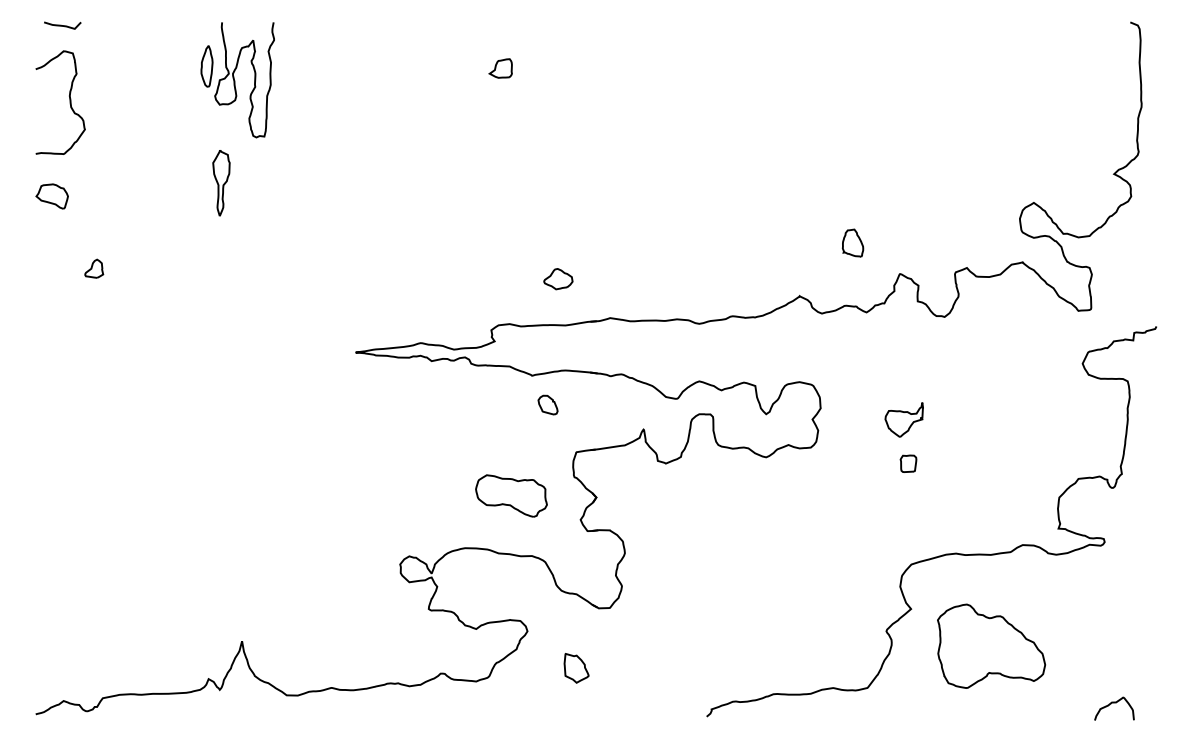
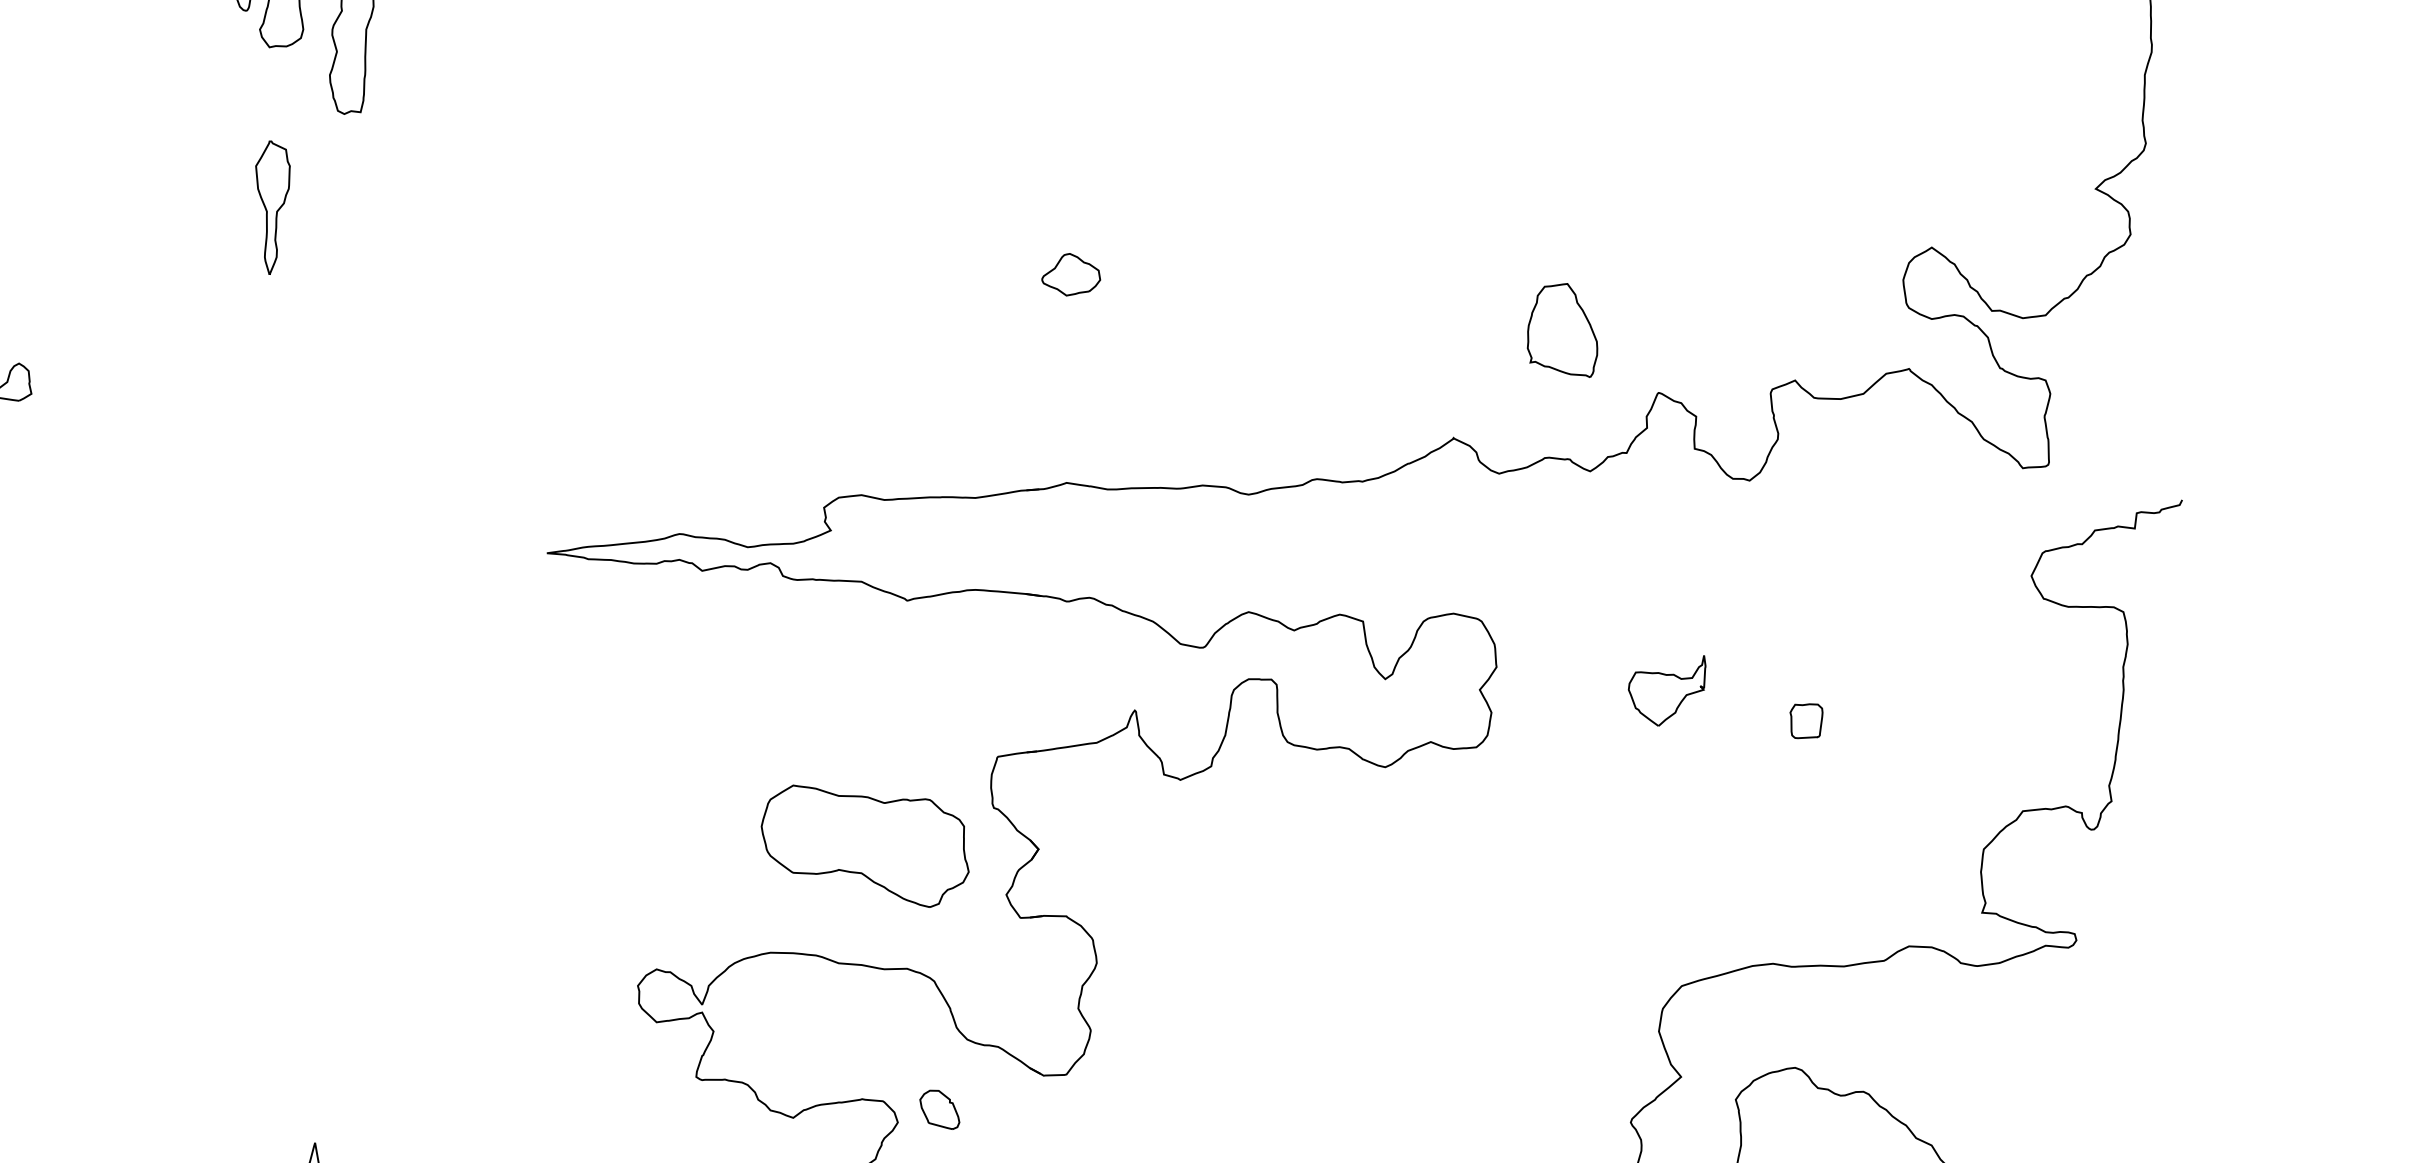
part: (852, 242) -> (1561, 328), size x1.67
part: (558, 279) -> (1071, 275), moved
part: (547, 404) -> (938, 1108), moved
part: (908, 463) -> (1806, 720), moved
part: (511, 495) -> (865, 845), size x1.43

